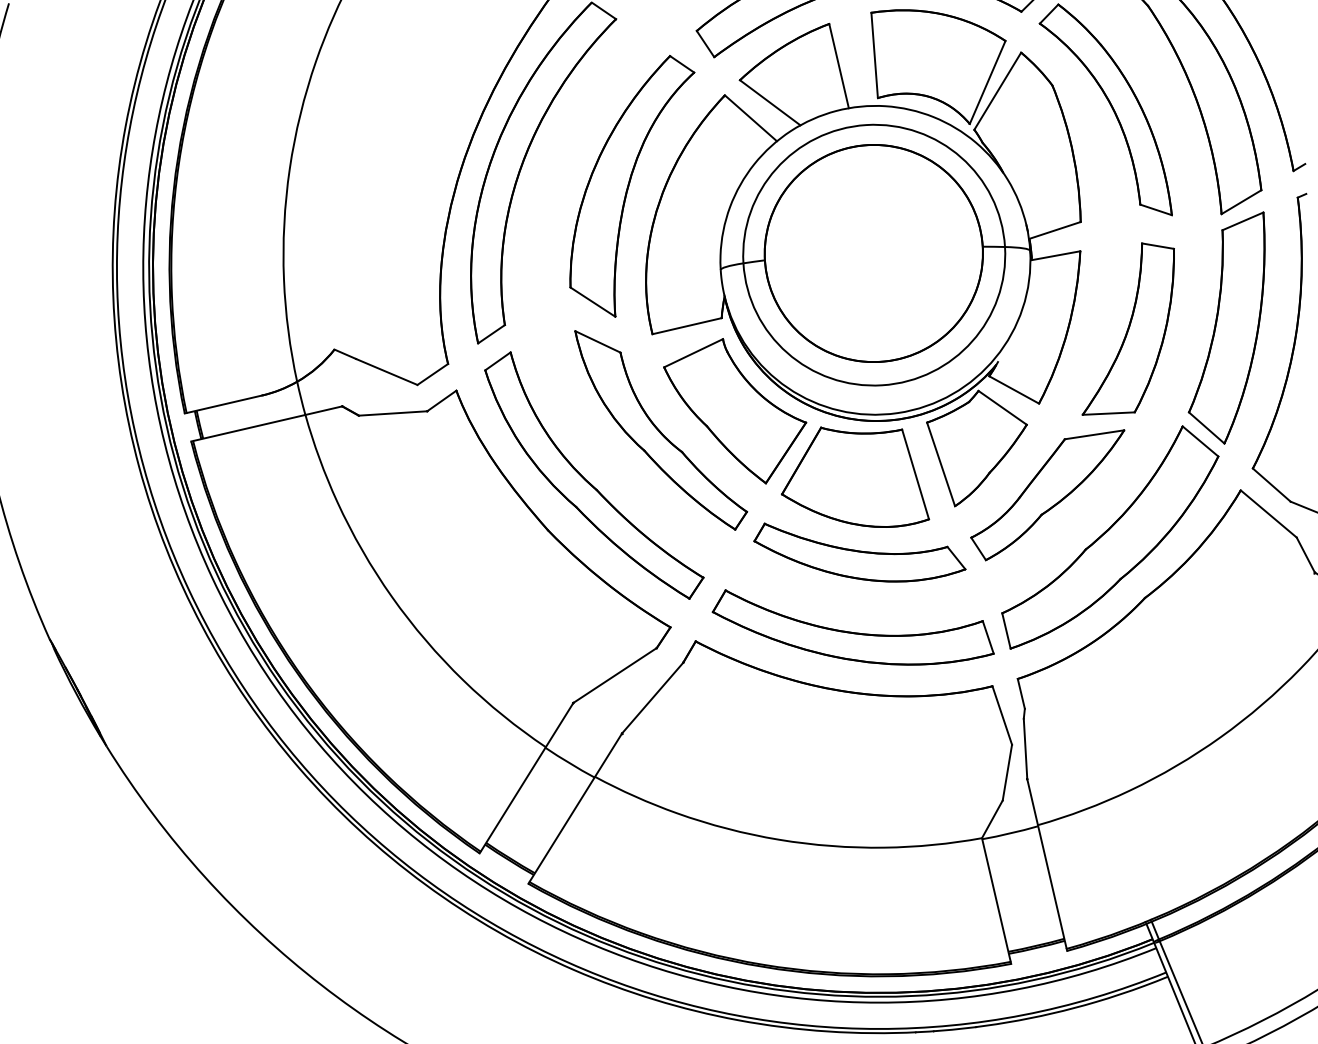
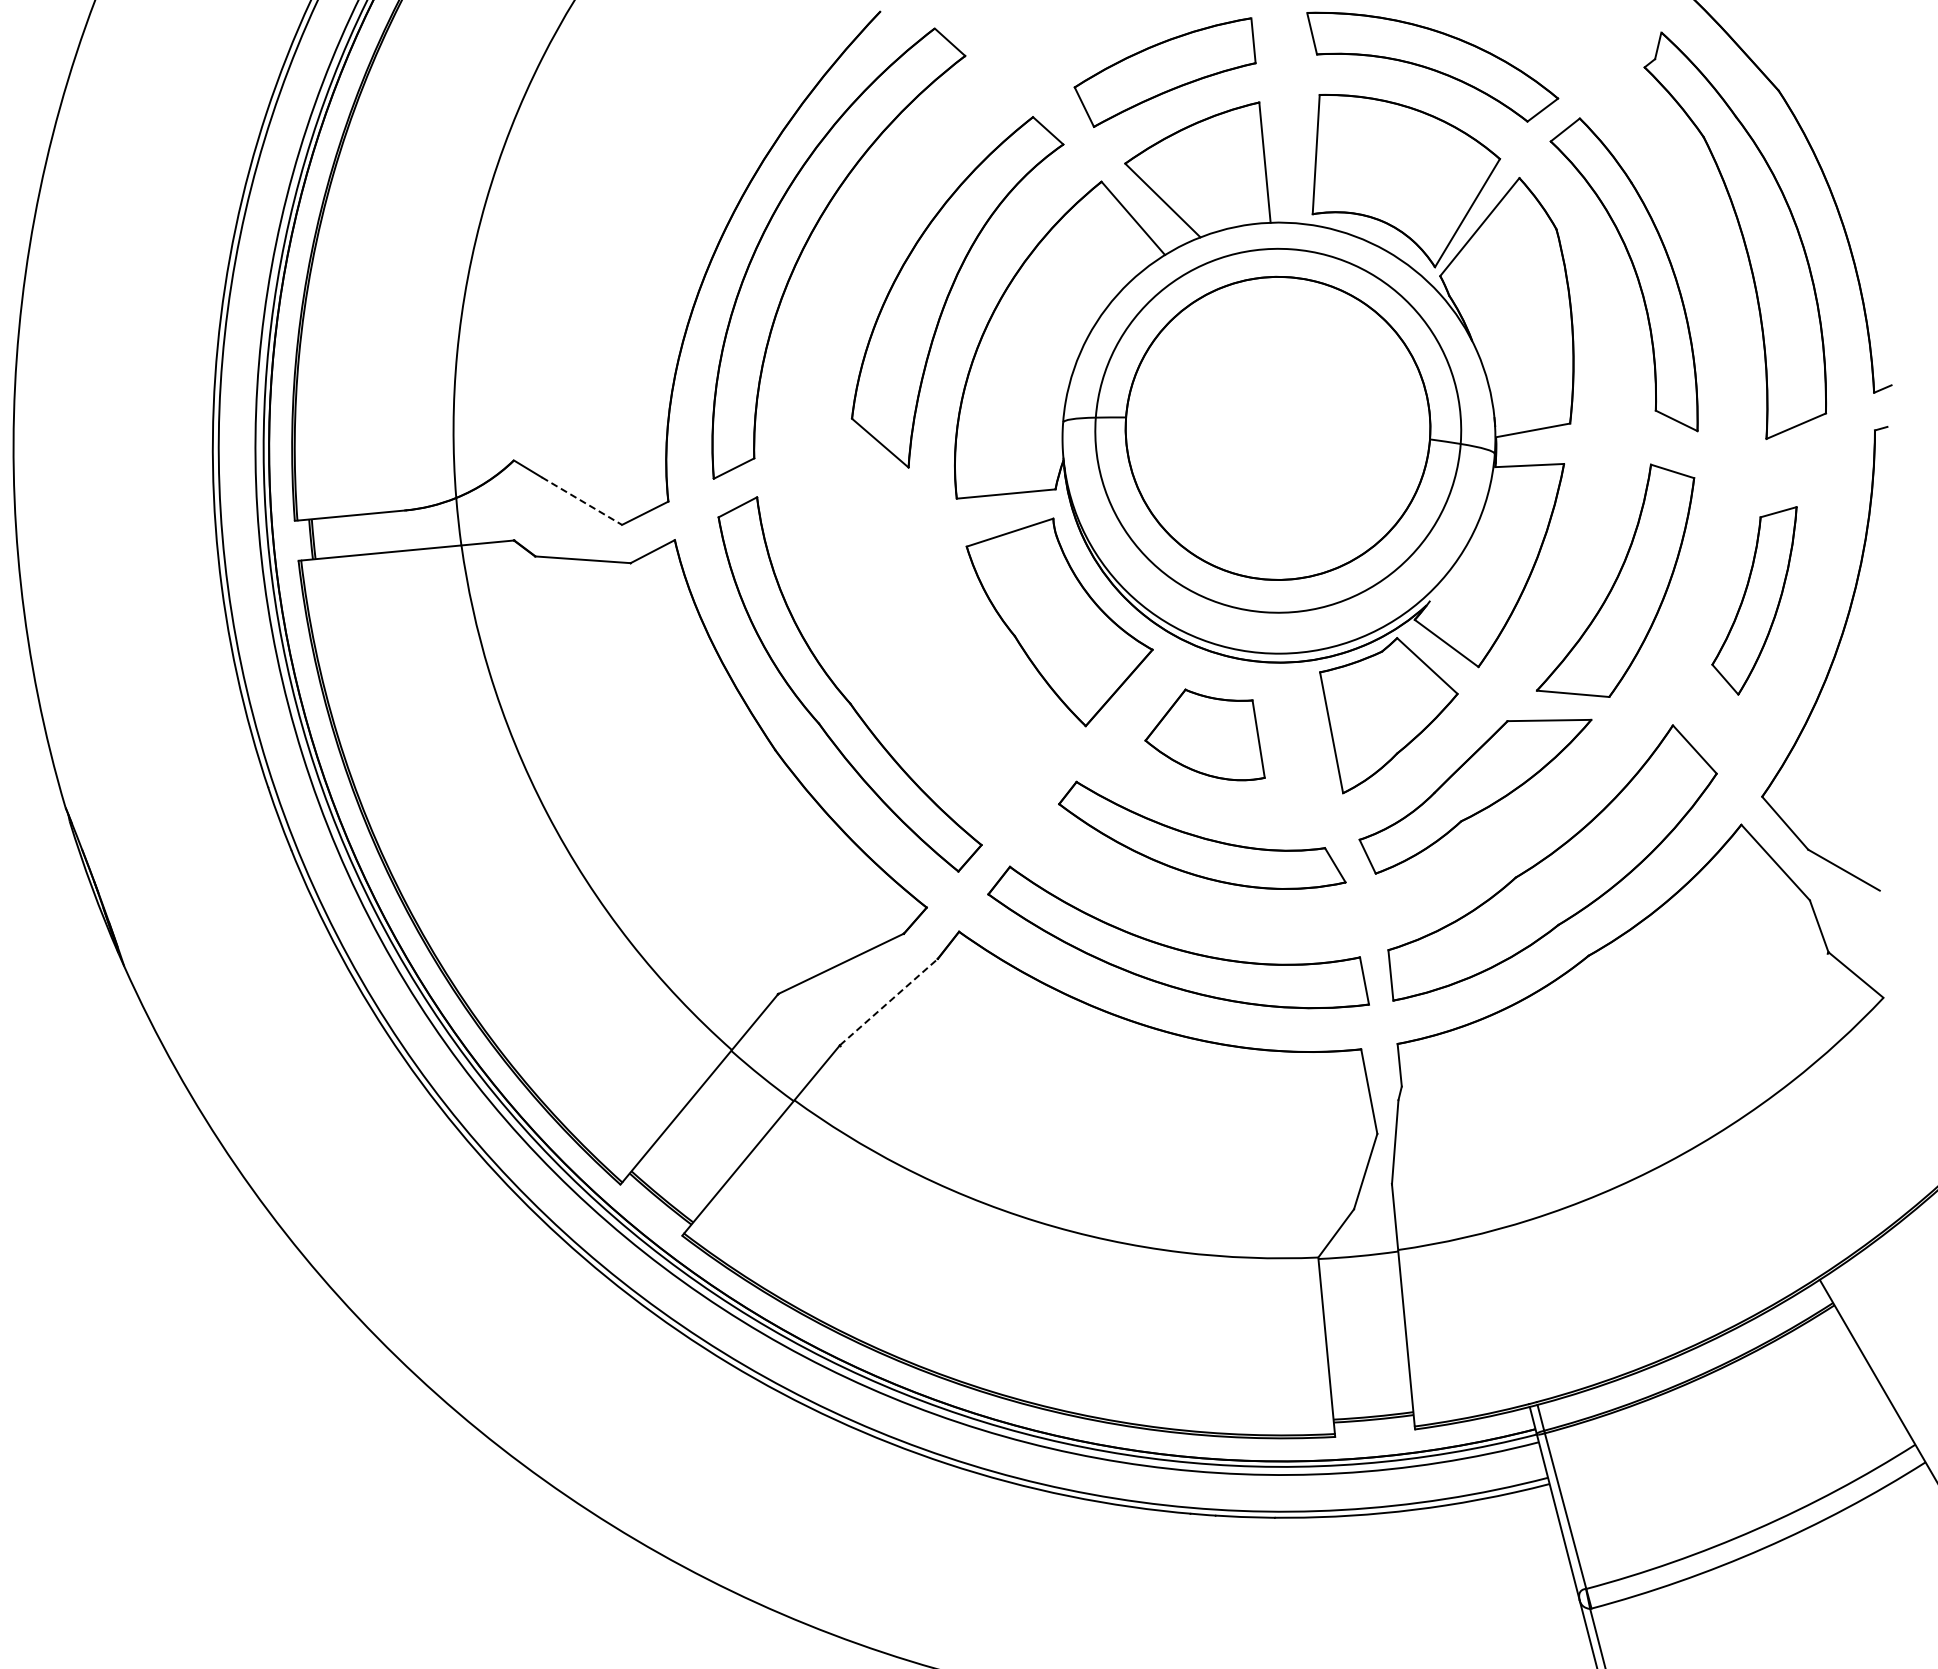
part: (1228, 329) -> (1754, 600), size x0.6
line: (387, 372) -> (582, 501), solid -> dashed
part: (662, 428) -> (952, 631), removed
part: (851, 477) -> (1204, 734), size x0.6
line: (653, 697) -> (889, 1001), solid -> dashed

